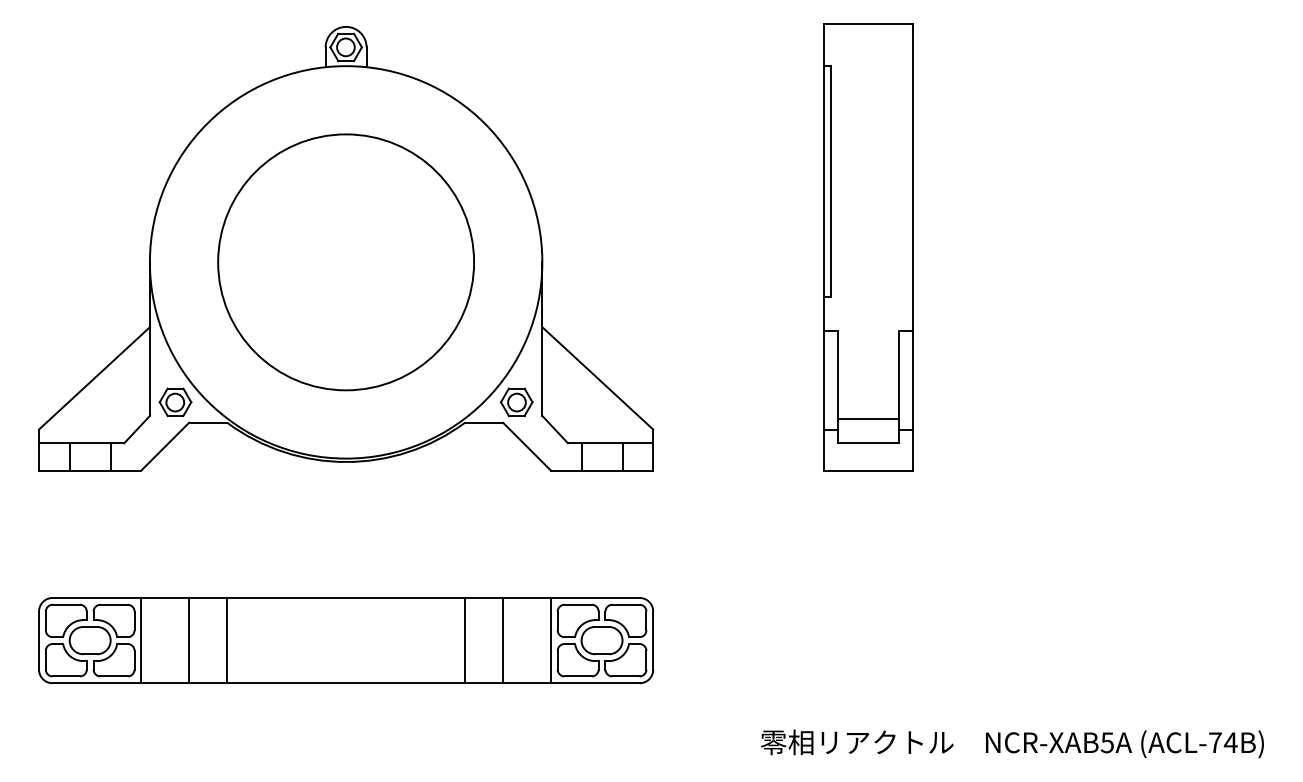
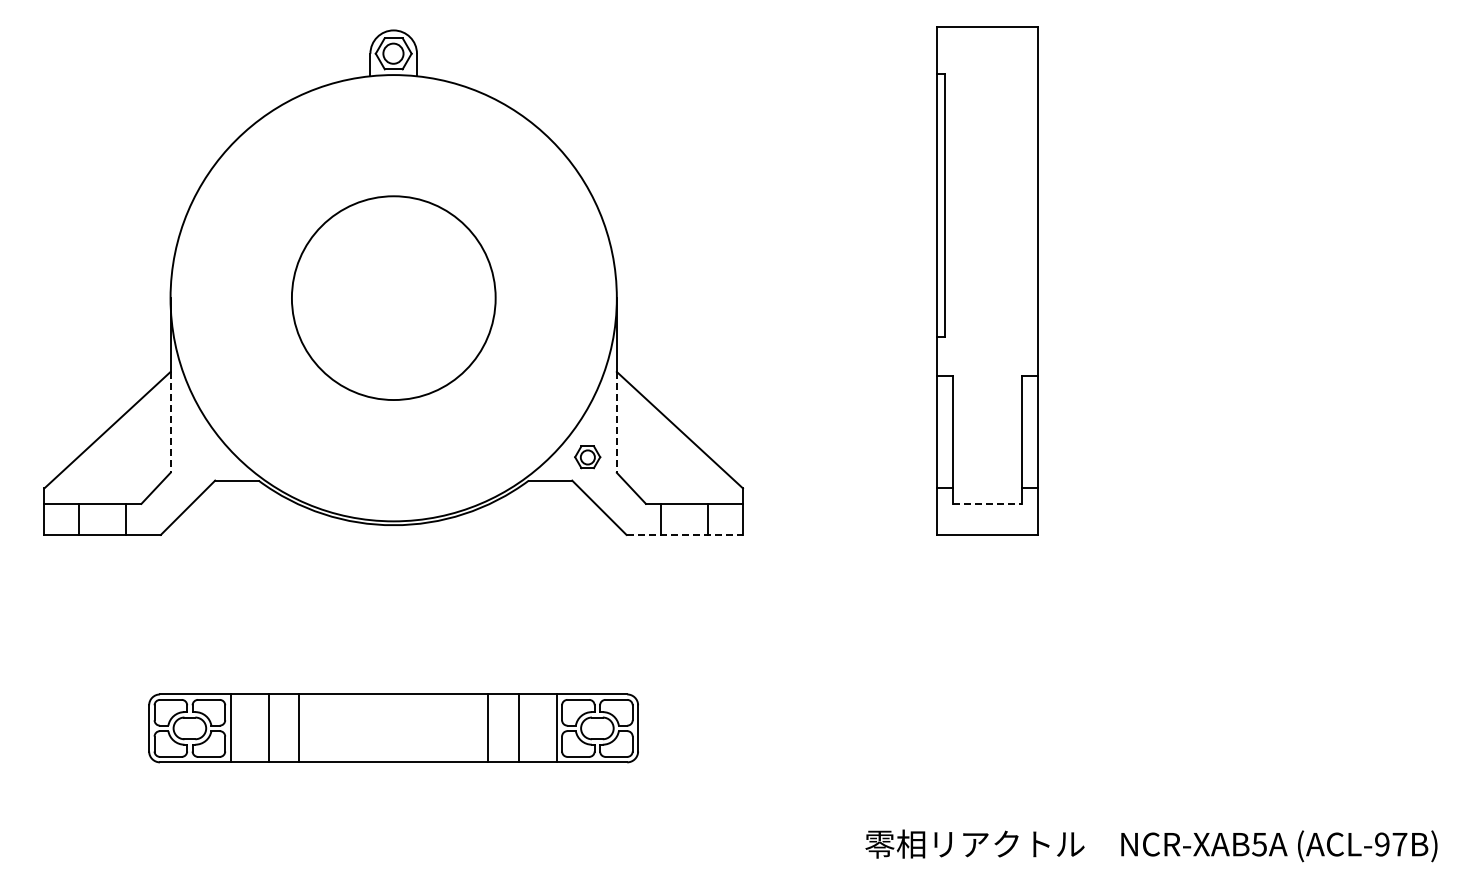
circle: (345, 261) -> (393, 297), size x0.7
line: (149, 371) -> (170, 422), solid -> dashed
line: (542, 371) -> (616, 422), solid -> dashed
part: (175, 401) -> (199, 456), removed
part: (516, 401) -> (587, 456), size x0.7
line: (868, 419) -> (987, 476), removed
line: (868, 442) -> (987, 503), solid -> dashed
line: (602, 470) -> (685, 534), solid -> dashed
part: (345, 640) -> (393, 728), size x0.7
text: (1223, 742) -> (1391, 844), (ACL-74B) -> (ACL-97B)

